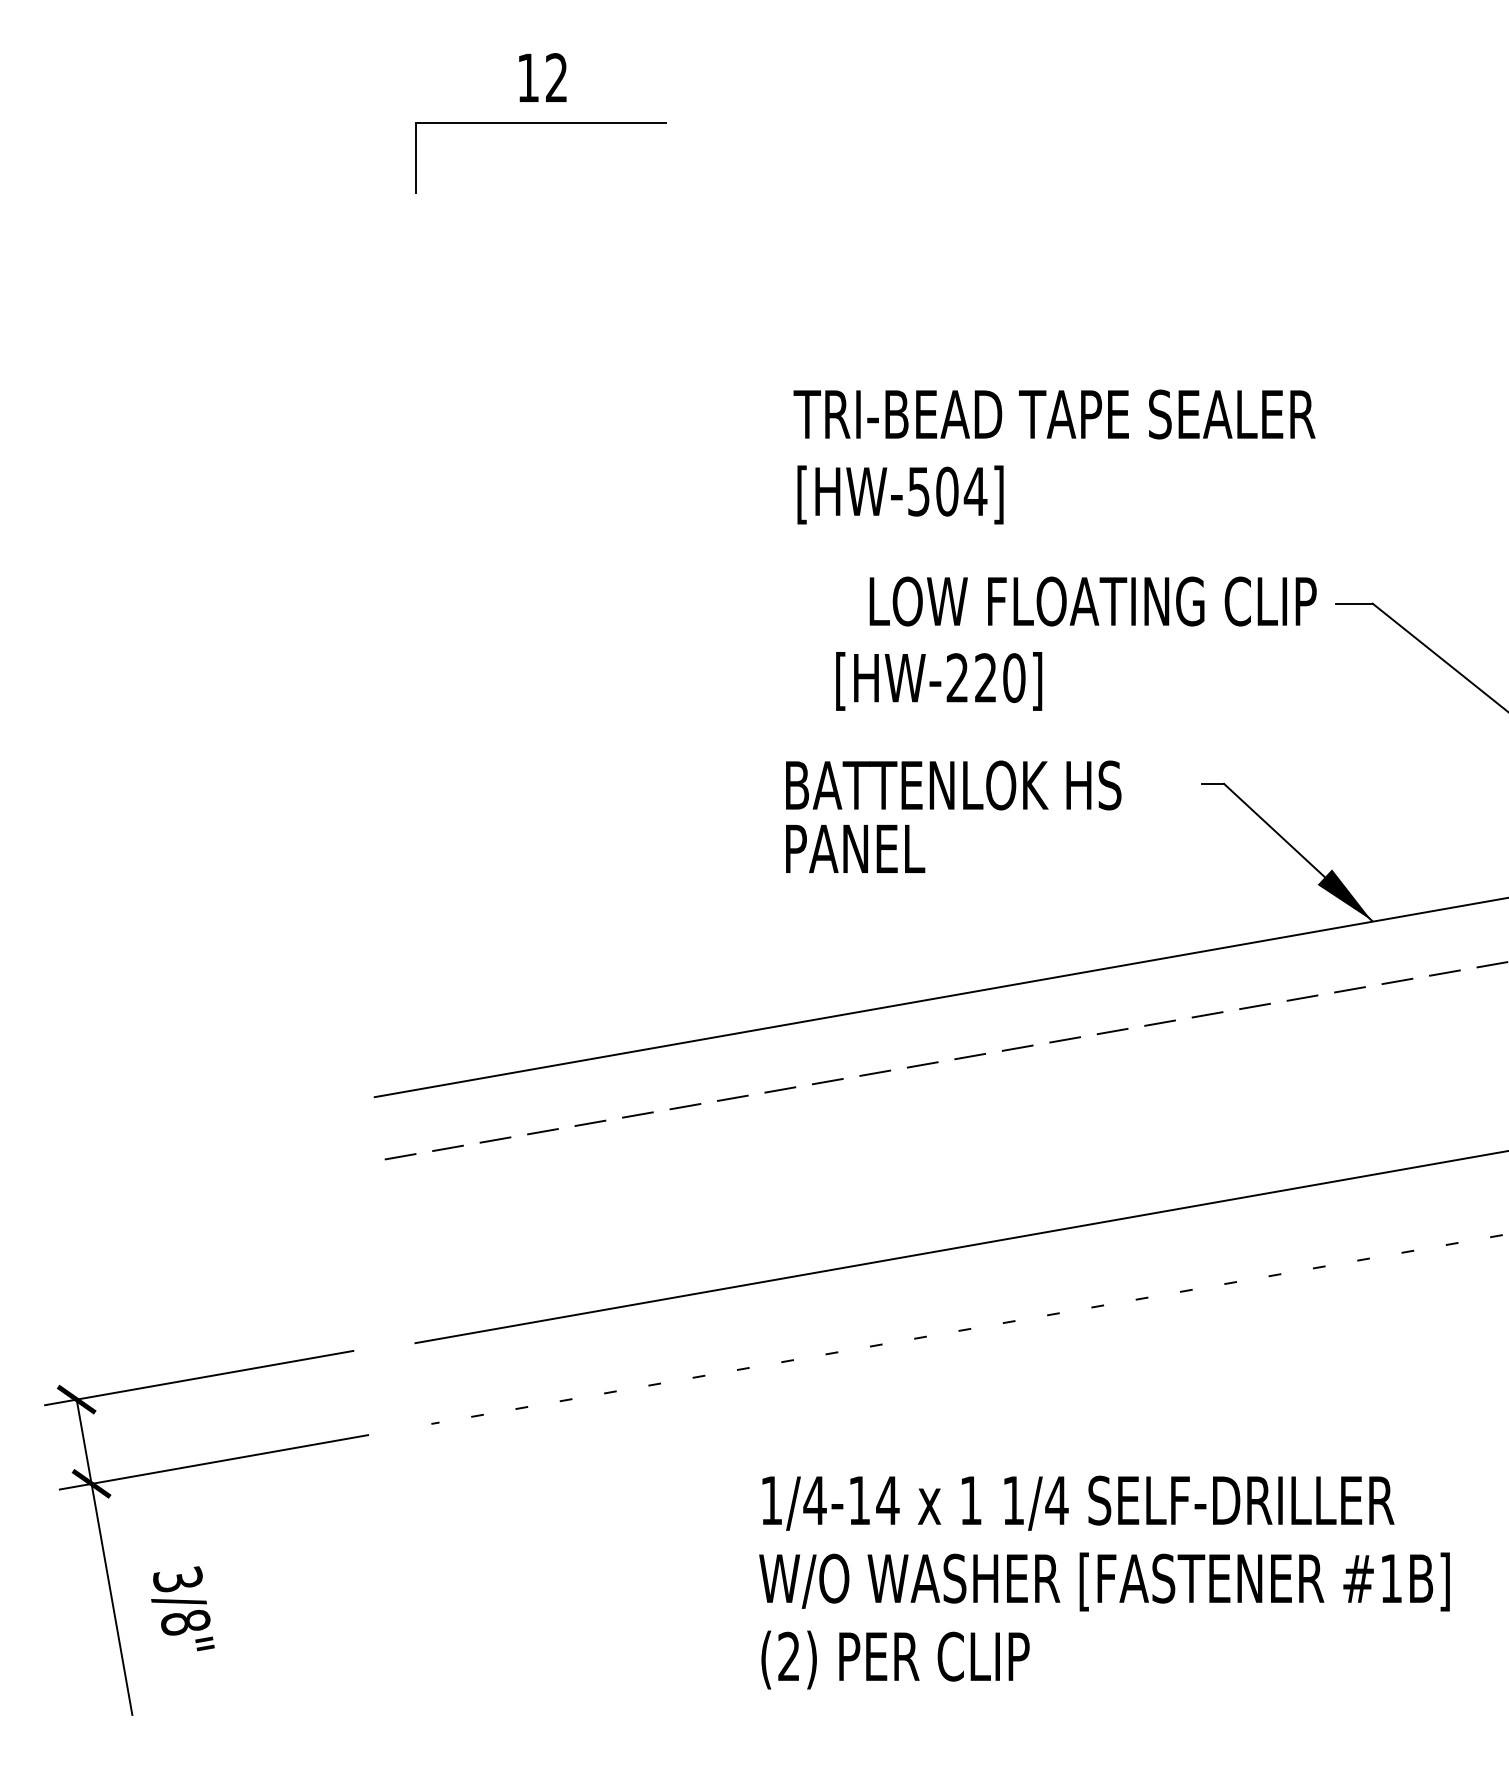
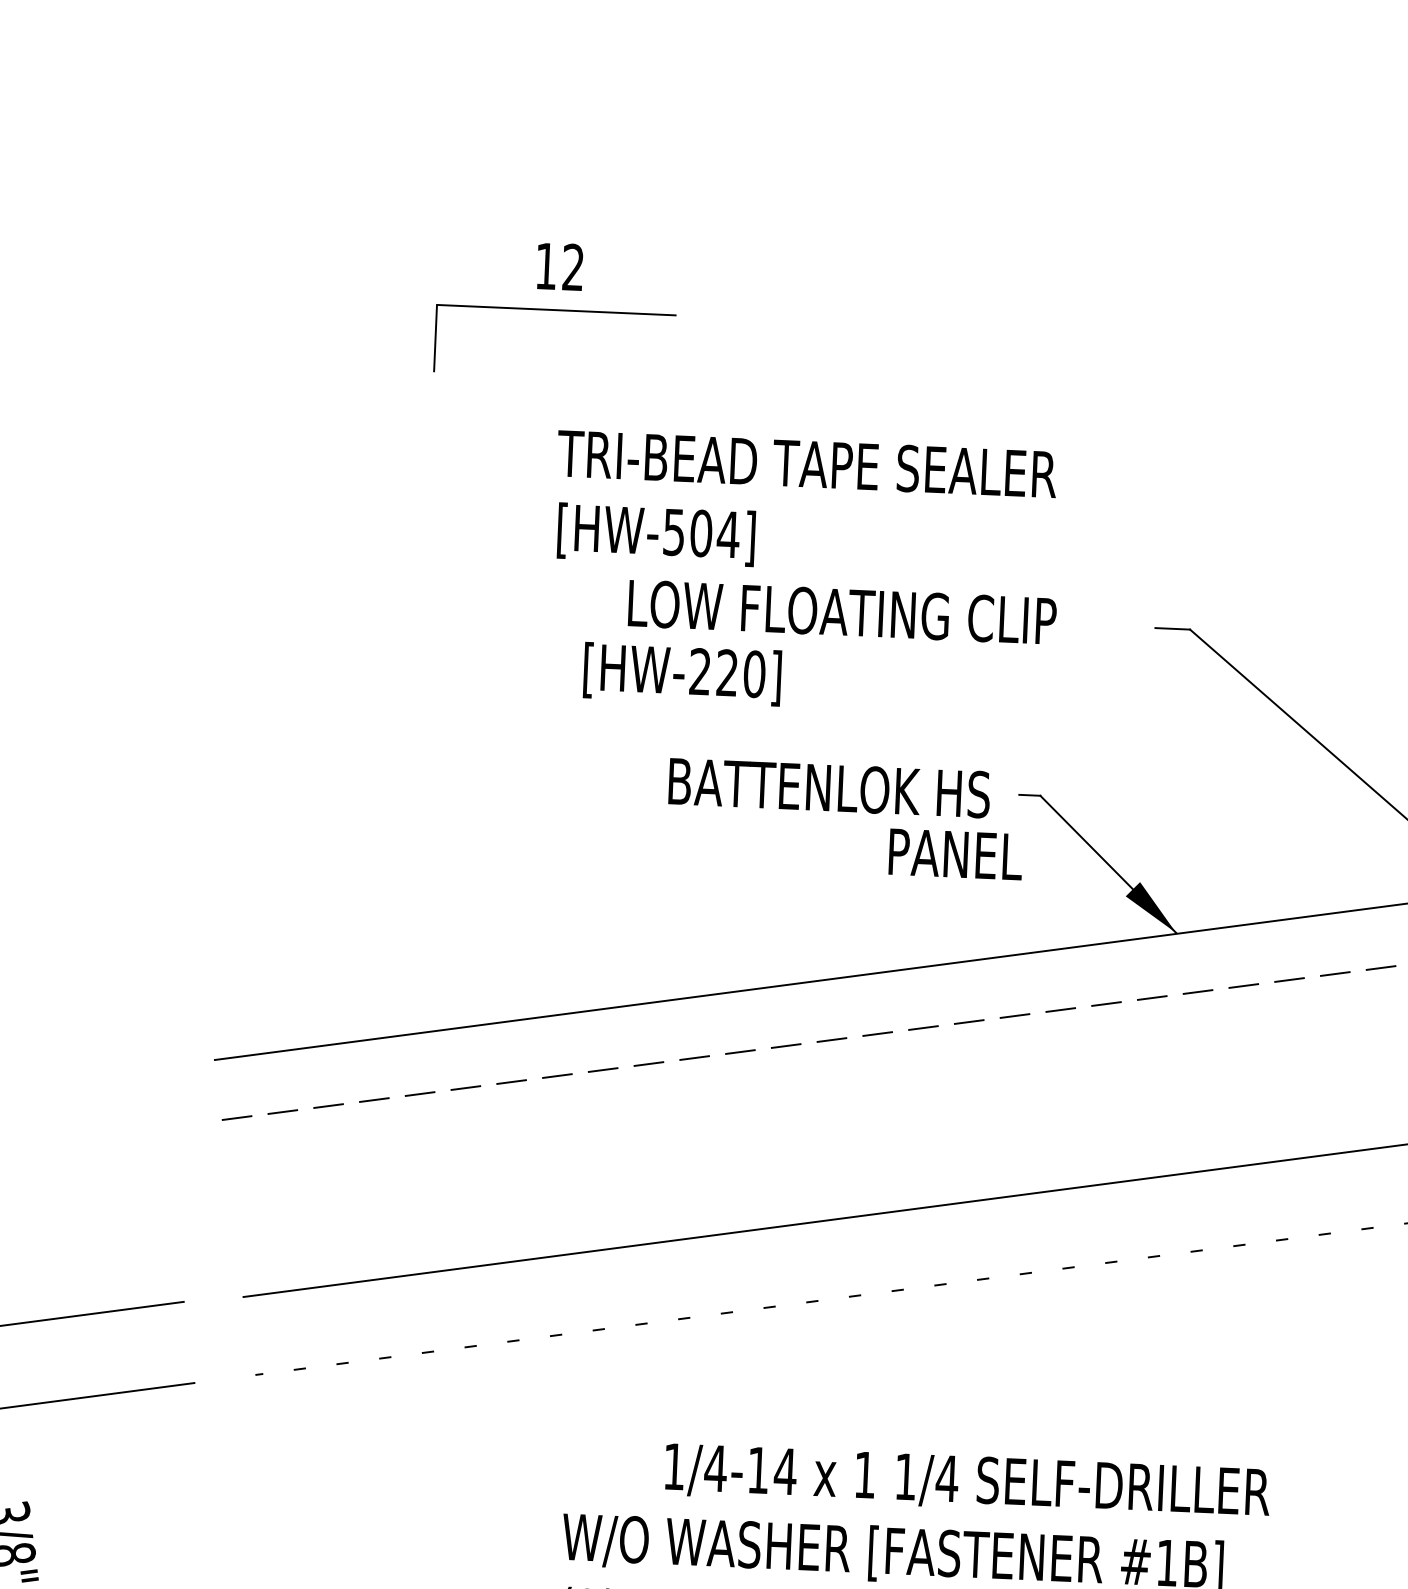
part: (540, 123) -> (555, 310), moved
text: (1054, 456) -> (805, 504), moved
text: (1092, 601) -> (841, 612), moved
text: (939, 681) -> (682, 674), moved
text: (953, 785) -> (829, 788), moved
text: (855, 848) -> (955, 854), moved
text: (1078, 1502) -> (967, 1481), moved

